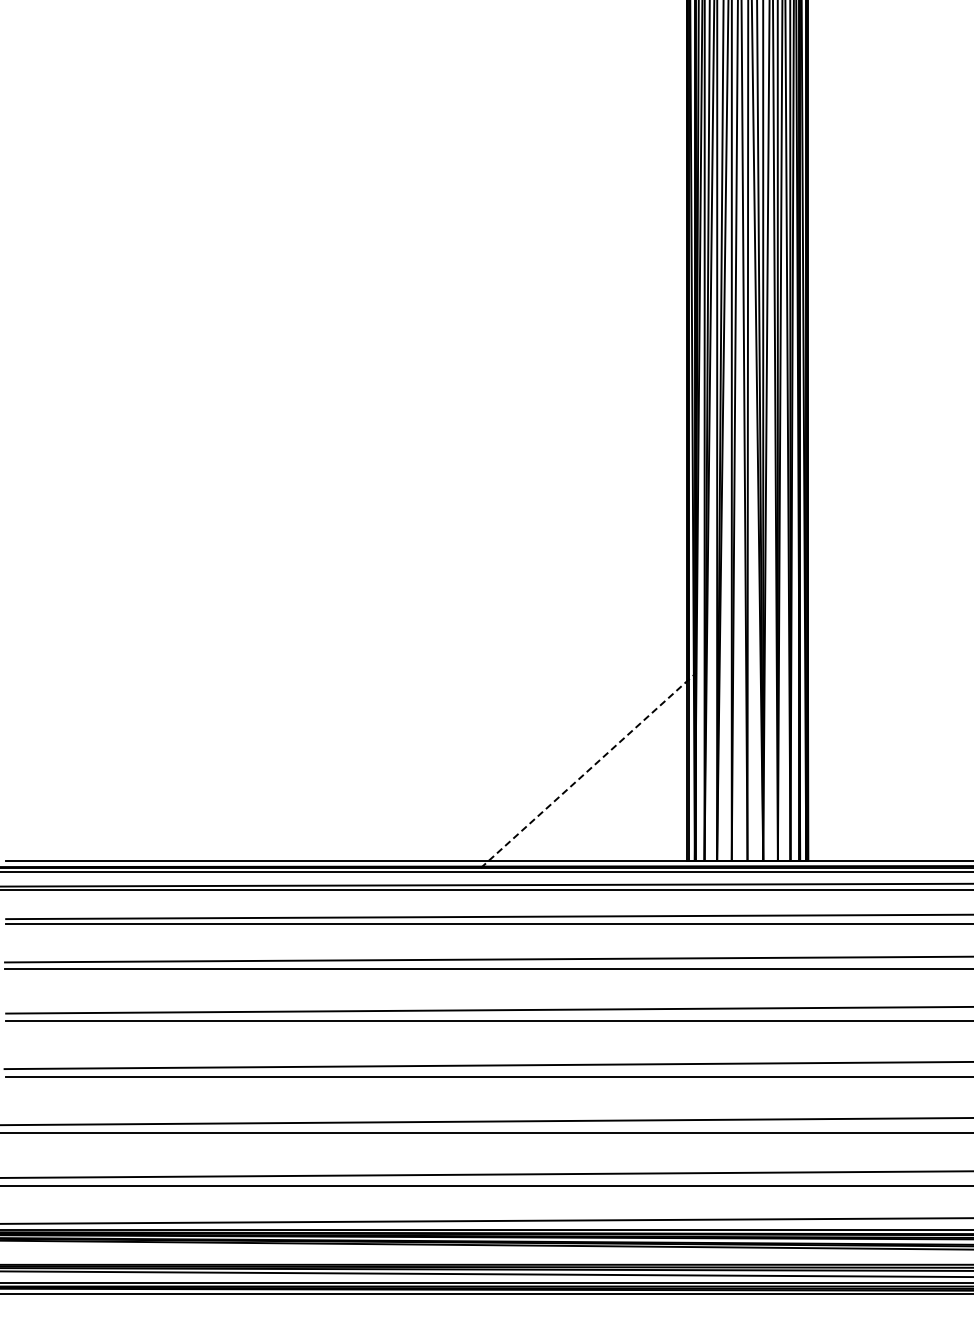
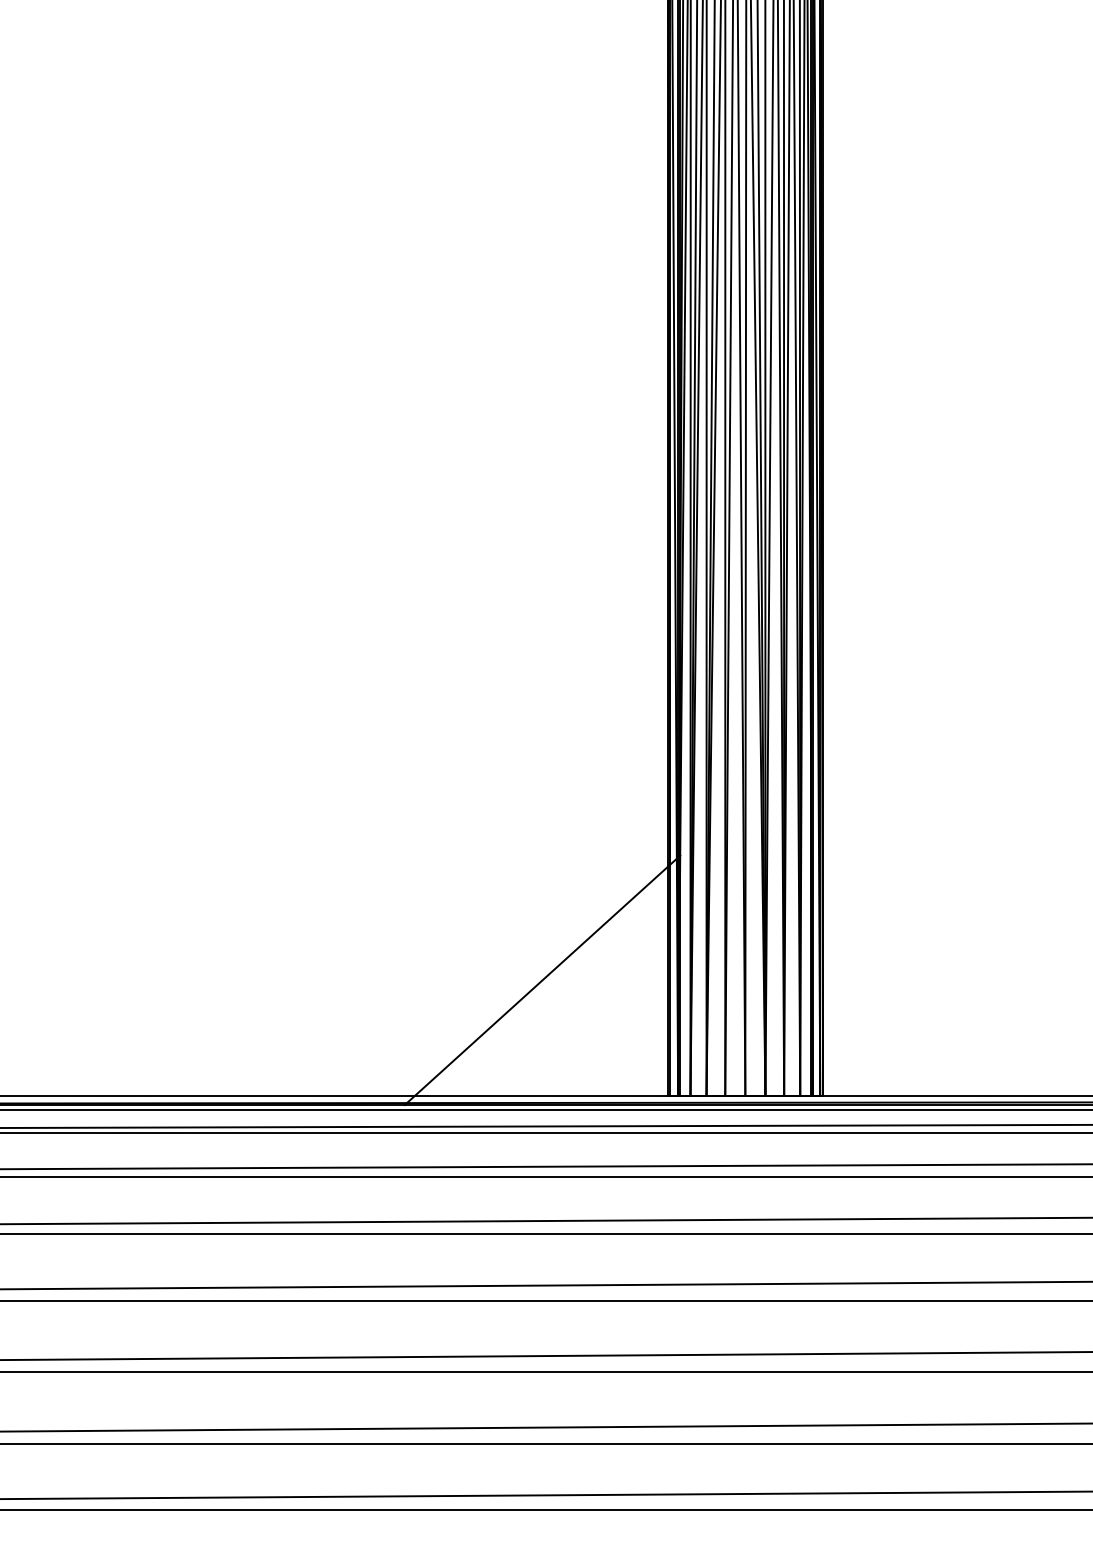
line: (588, 770) -> (542, 980), dashed -> solid

